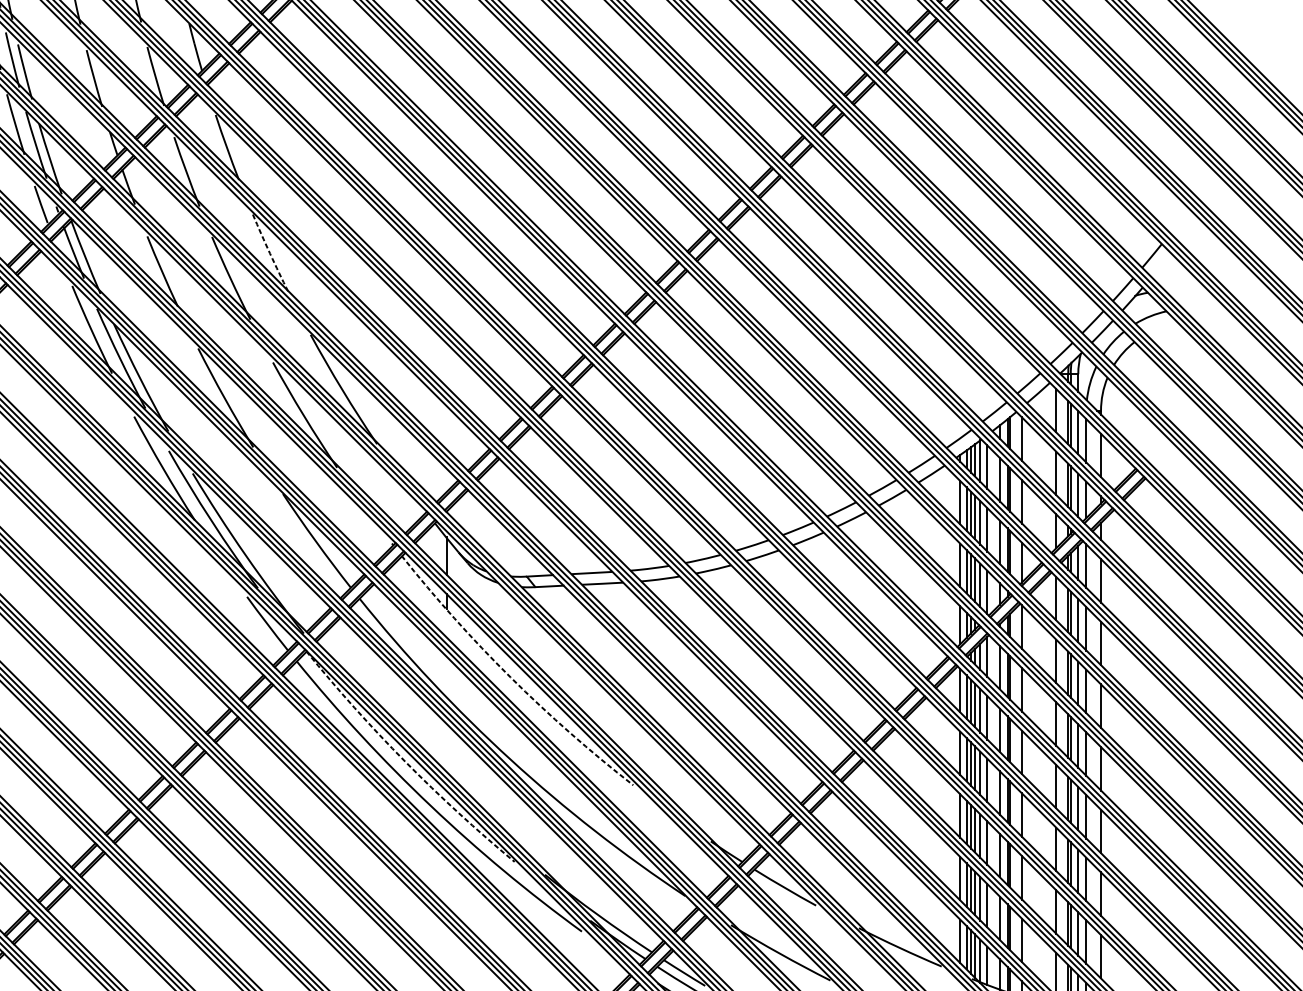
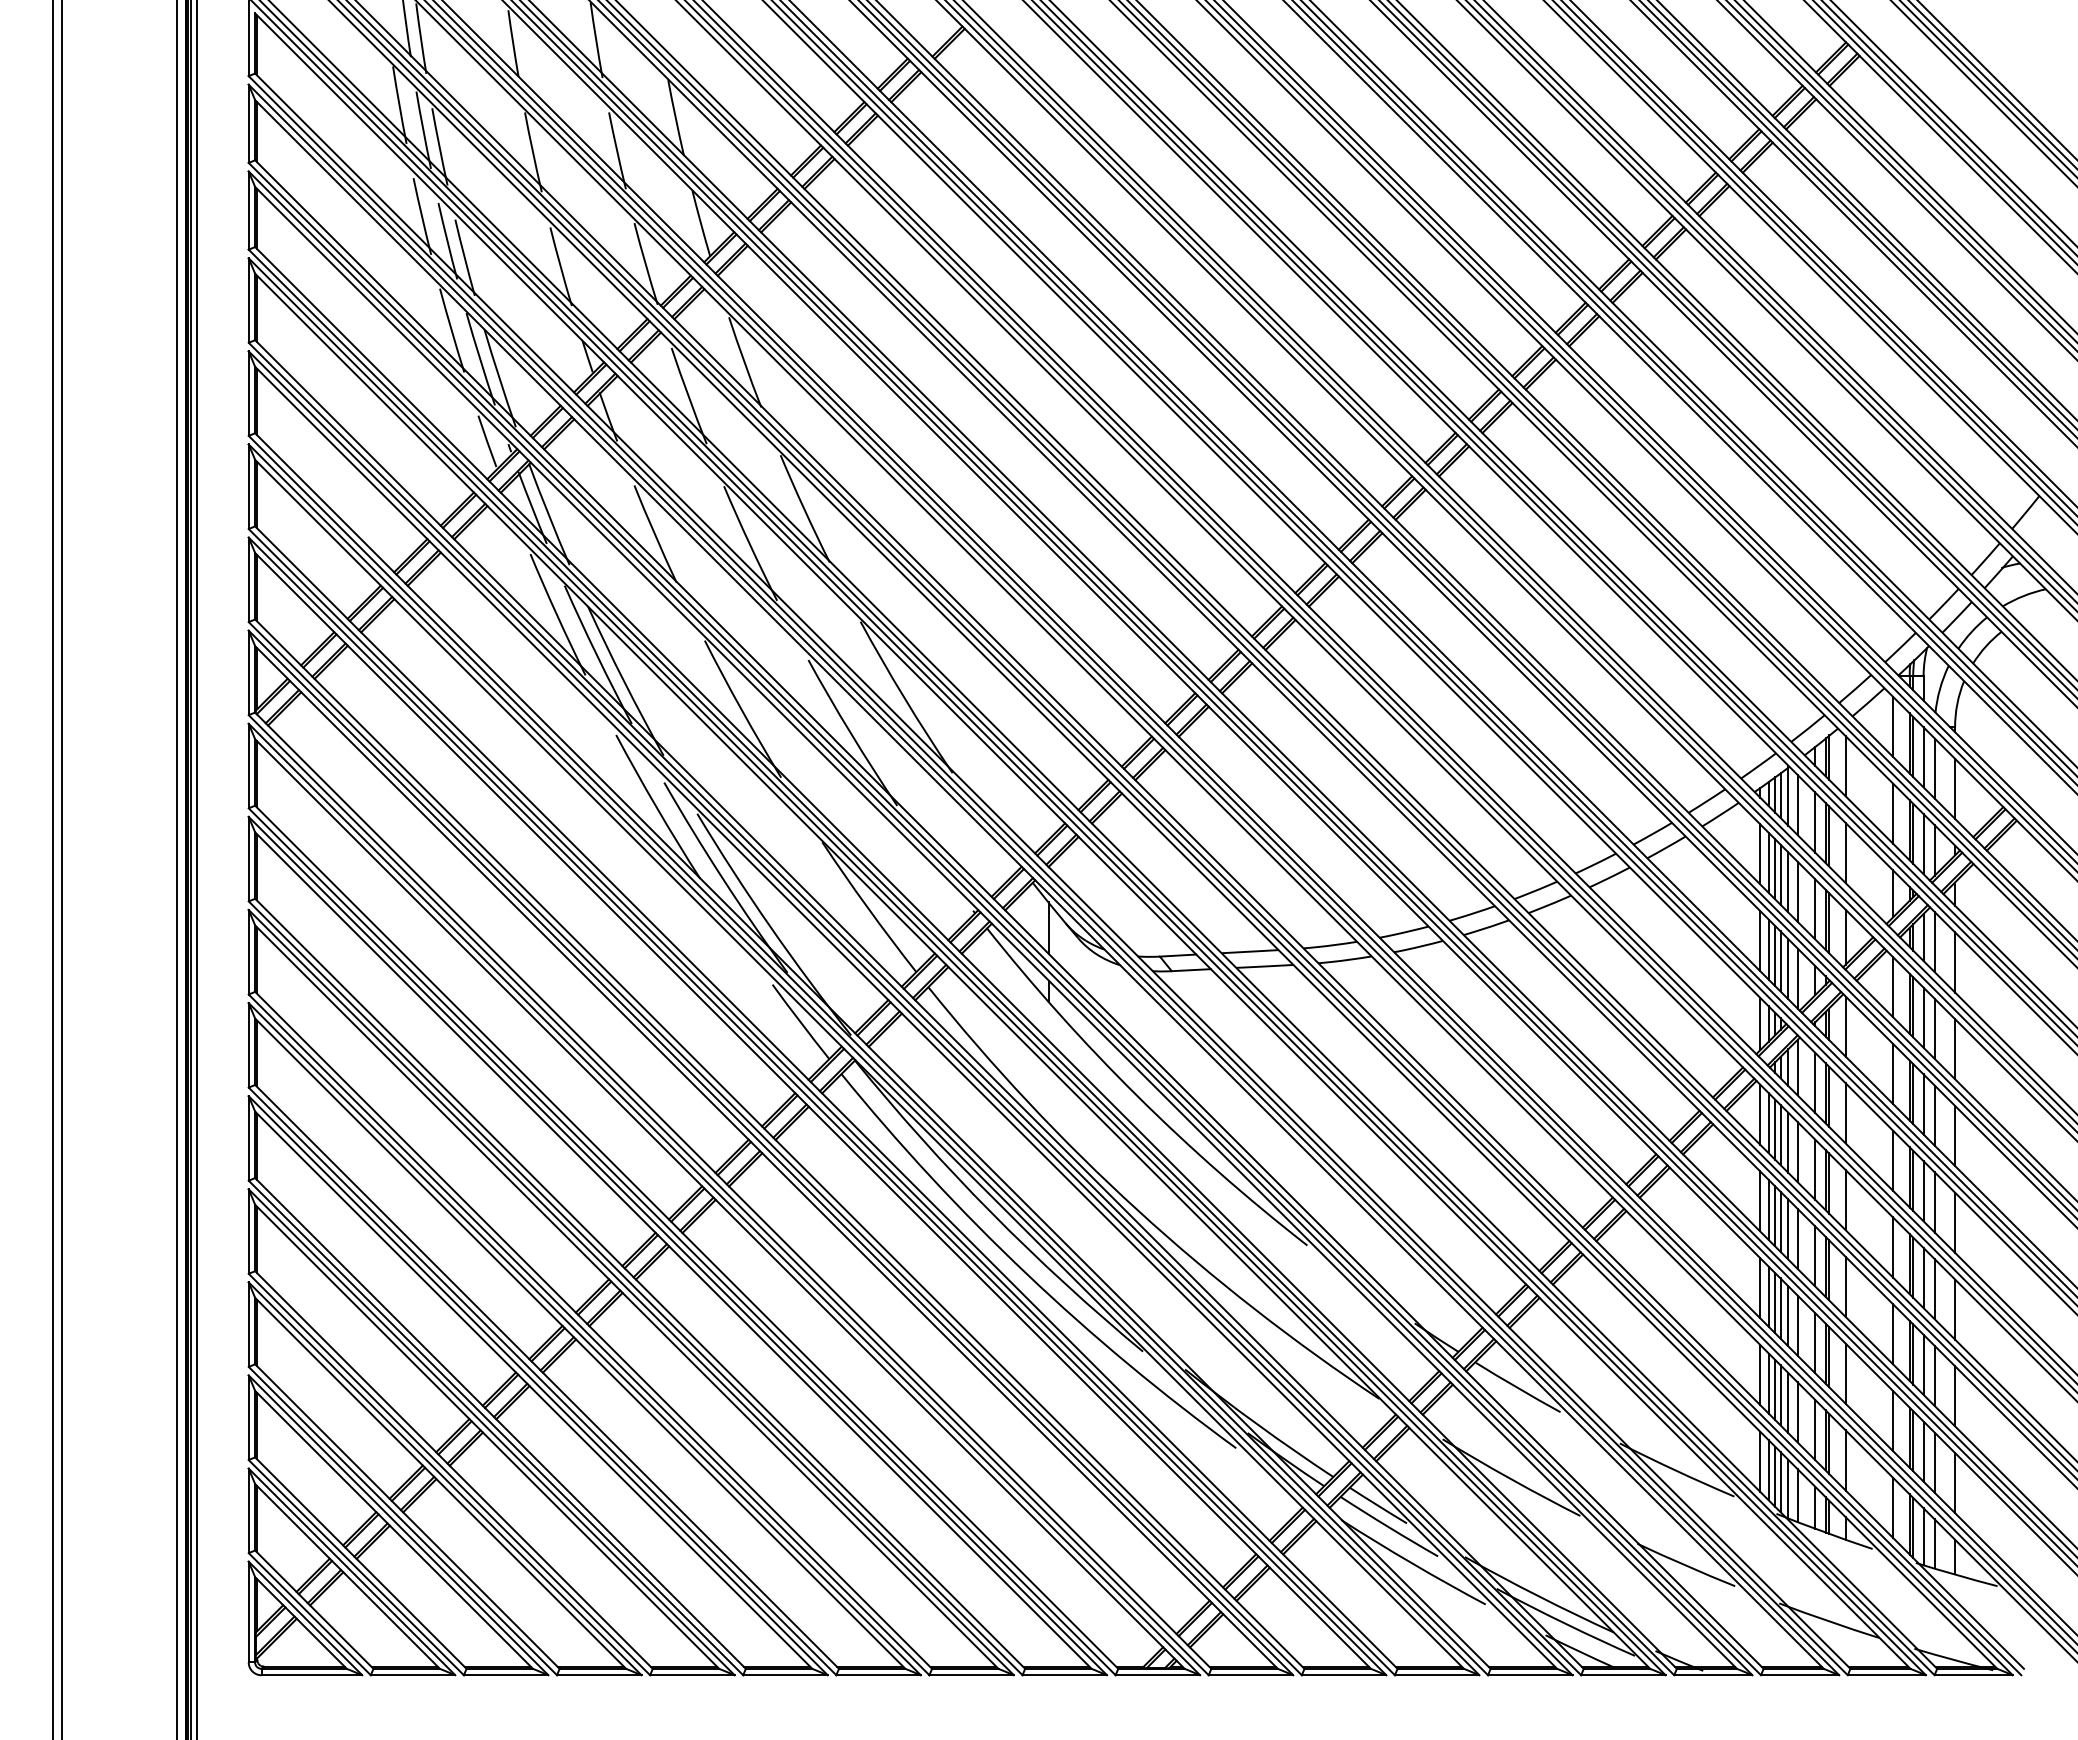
arc: (270, 253) -> (804, 509), dashed -> solid
arc: (510, 677) -> (1137, 1096), dashed -> solid
arc: (405, 762) -> (991, 1213), dashed -> solid

